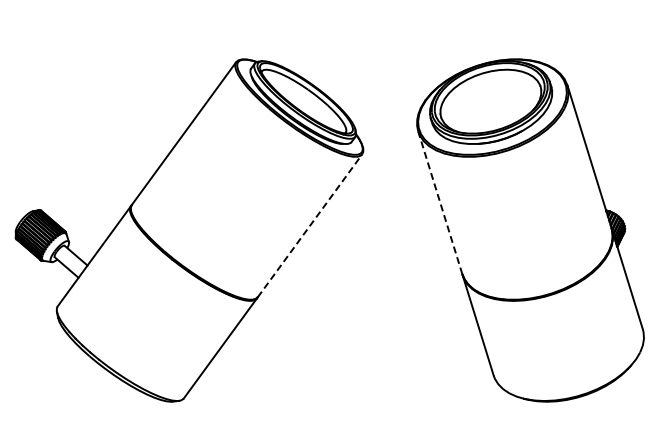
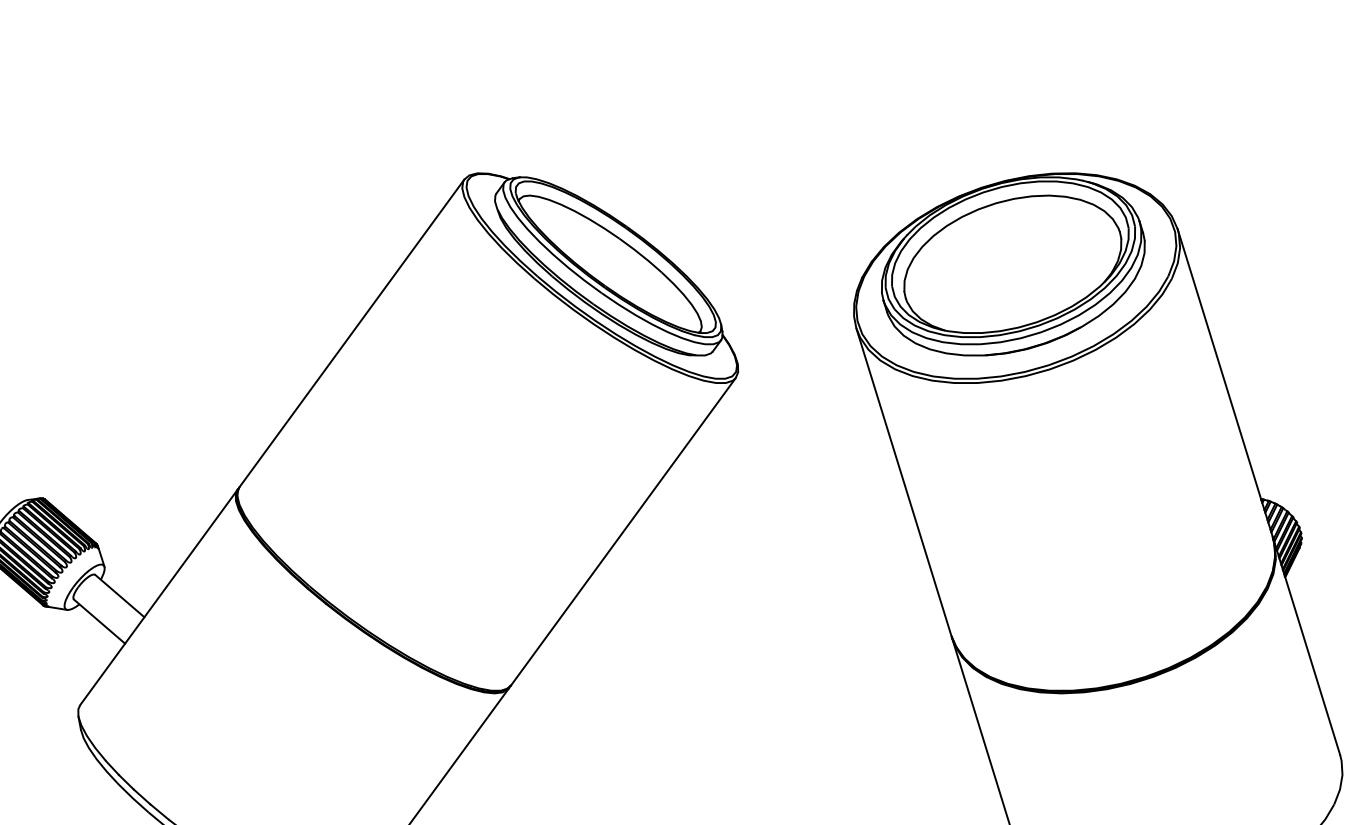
line: (440, 202) -> (904, 481), dashed -> solid
line: (309, 225) -> (622, 531), dashed -> solid

